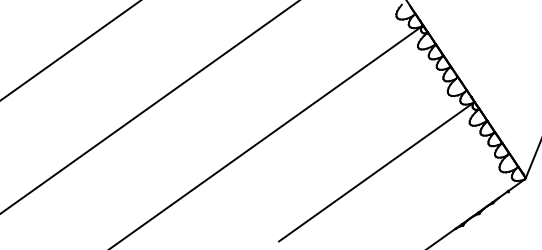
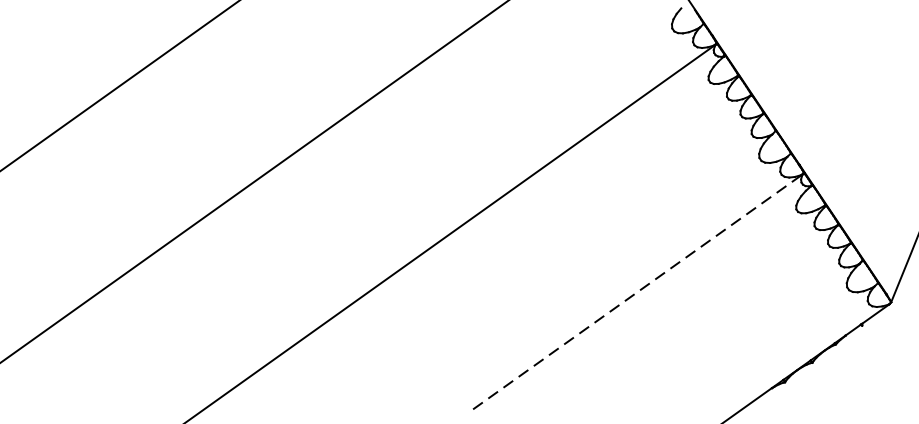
line: (376, 171) -> (638, 290), solid -> dashed

